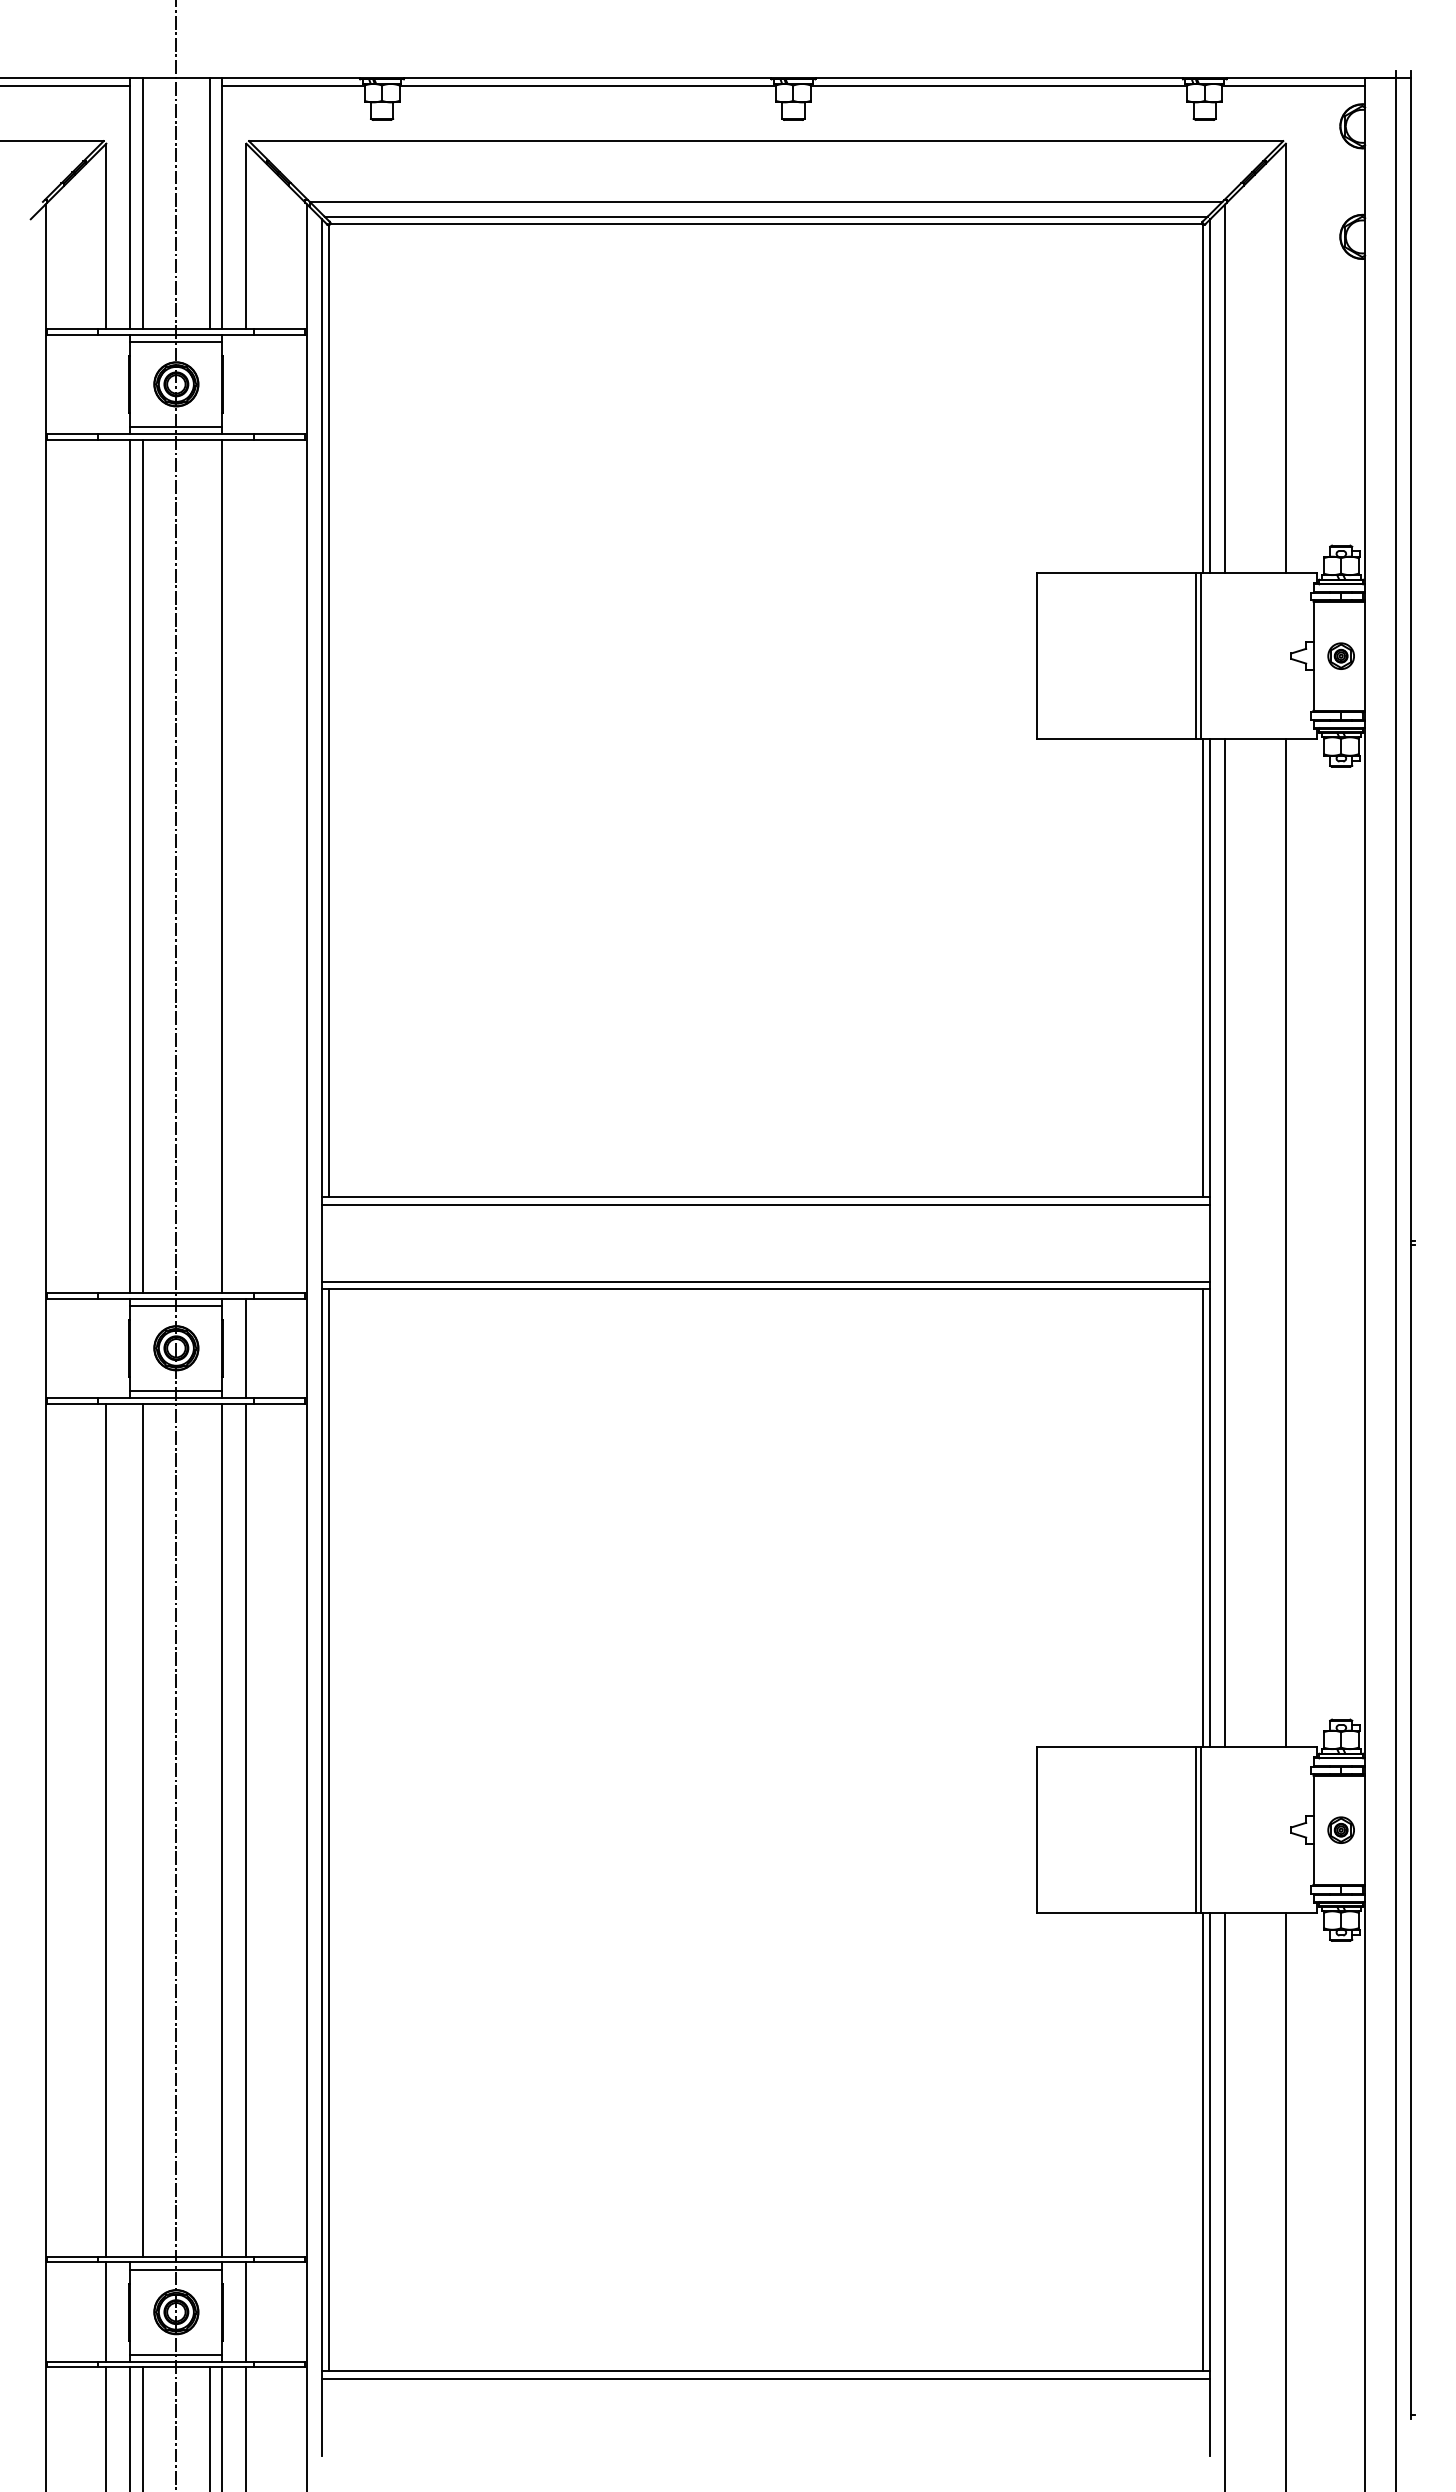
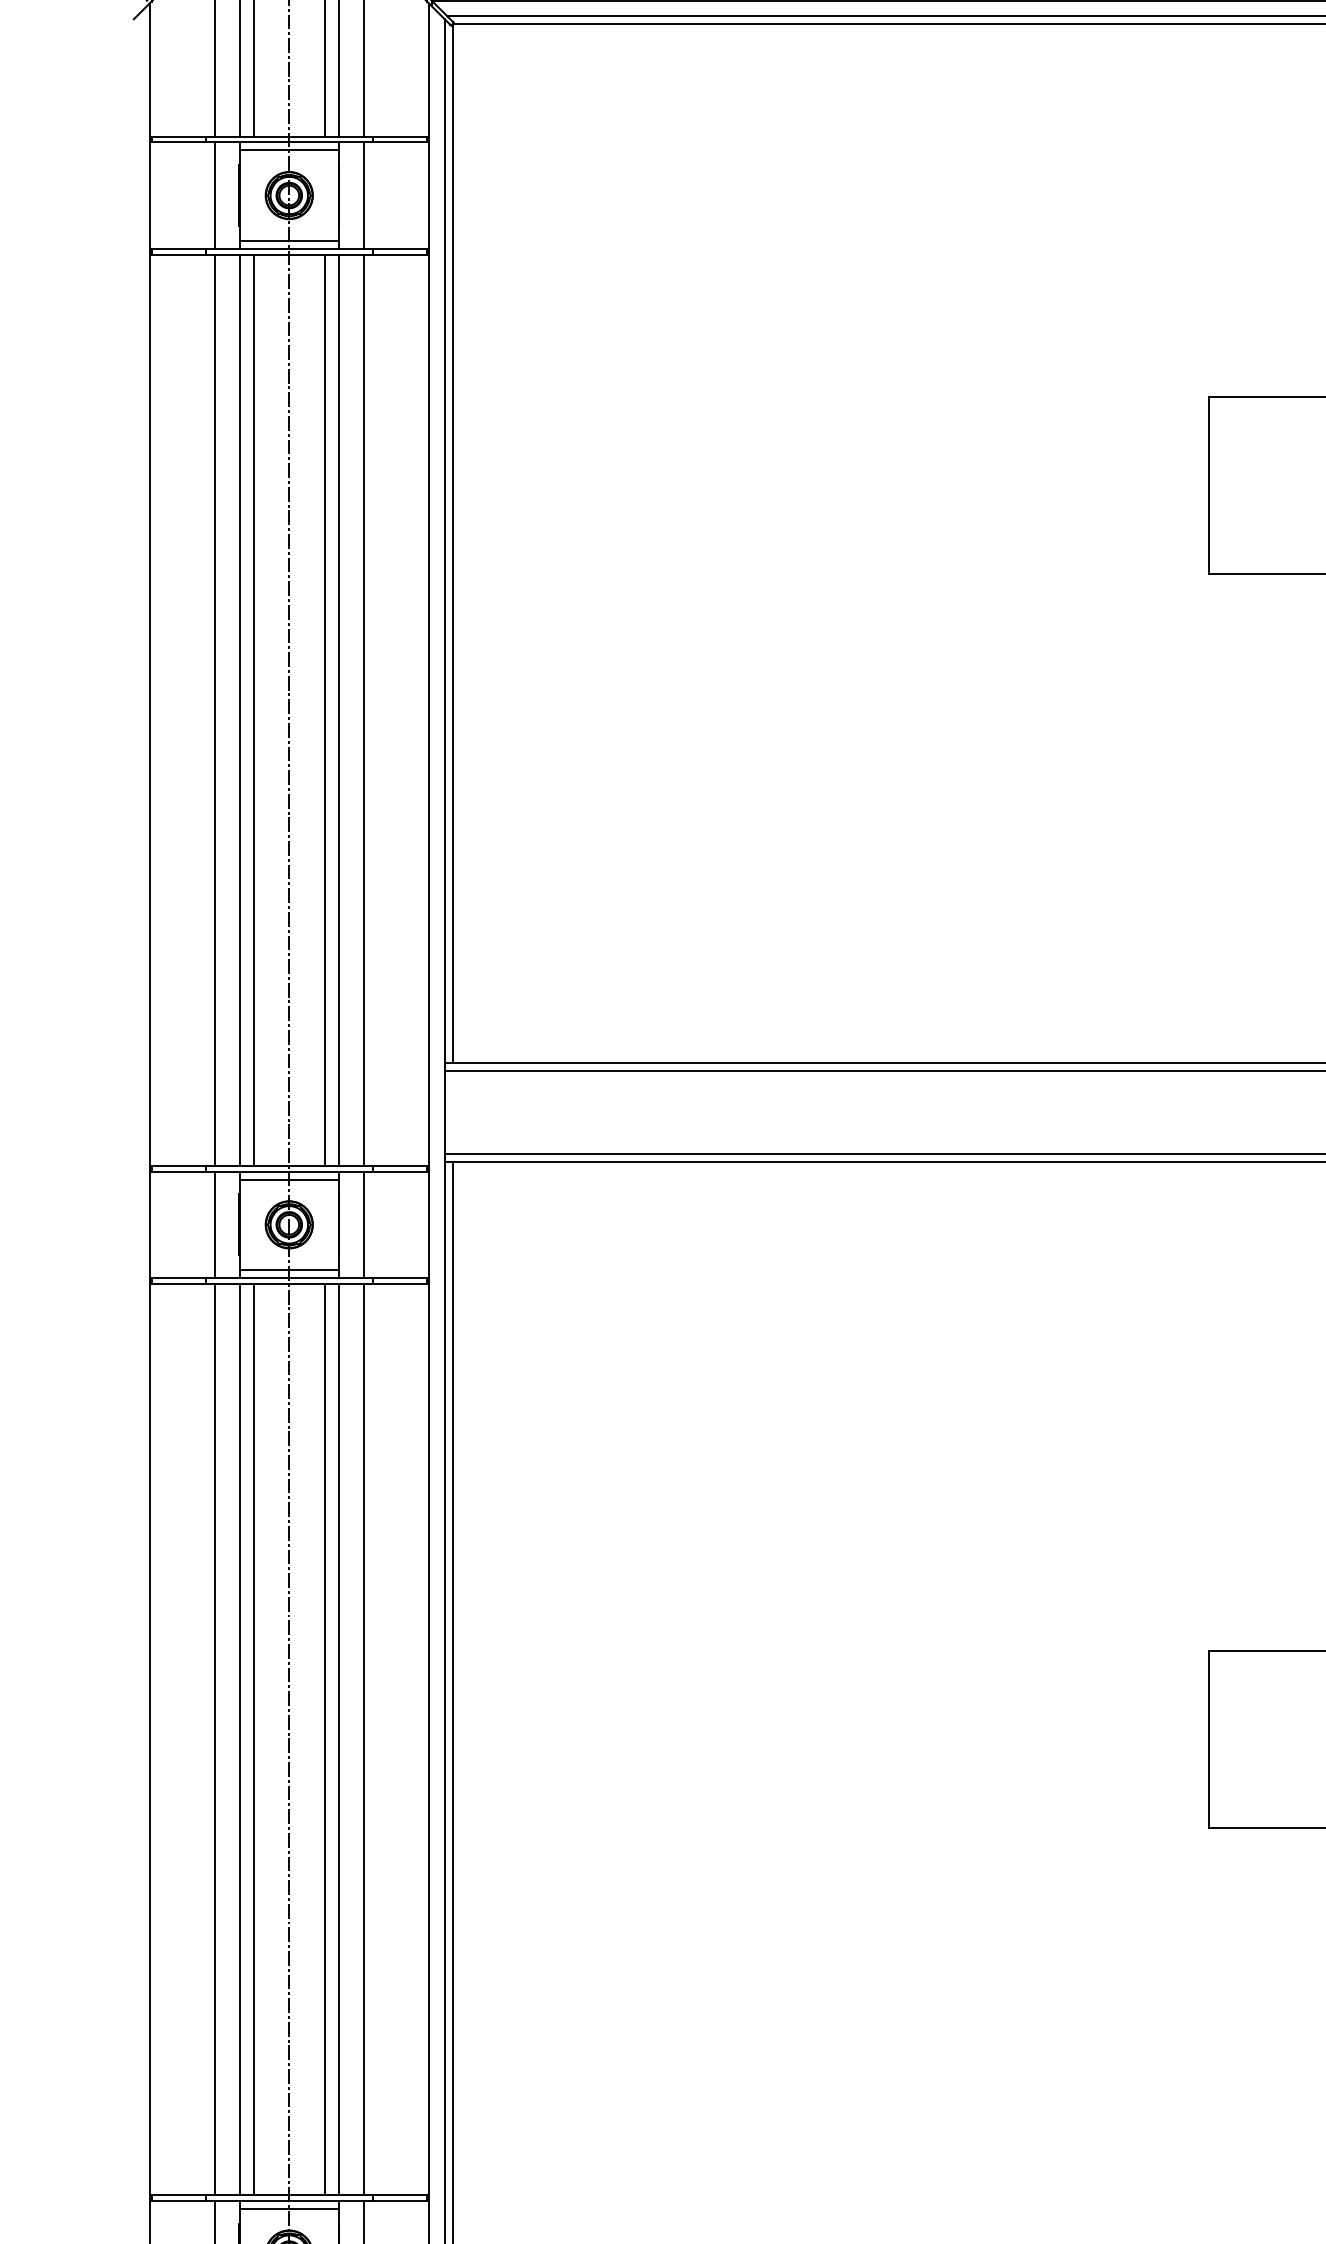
line: (106, 384) -> (214, 195), added
line: (246, 384) -> (364, 195), added
line: (106, 865) -> (214, 709), added
line: (209, 865) -> (324, 709), added
line: (246, 865) -> (364, 709), added
line: (106, 1348) -> (214, 1225), added
line: (130, 1829) -> (240, 1738), added
line: (209, 1829) -> (324, 1738), added

